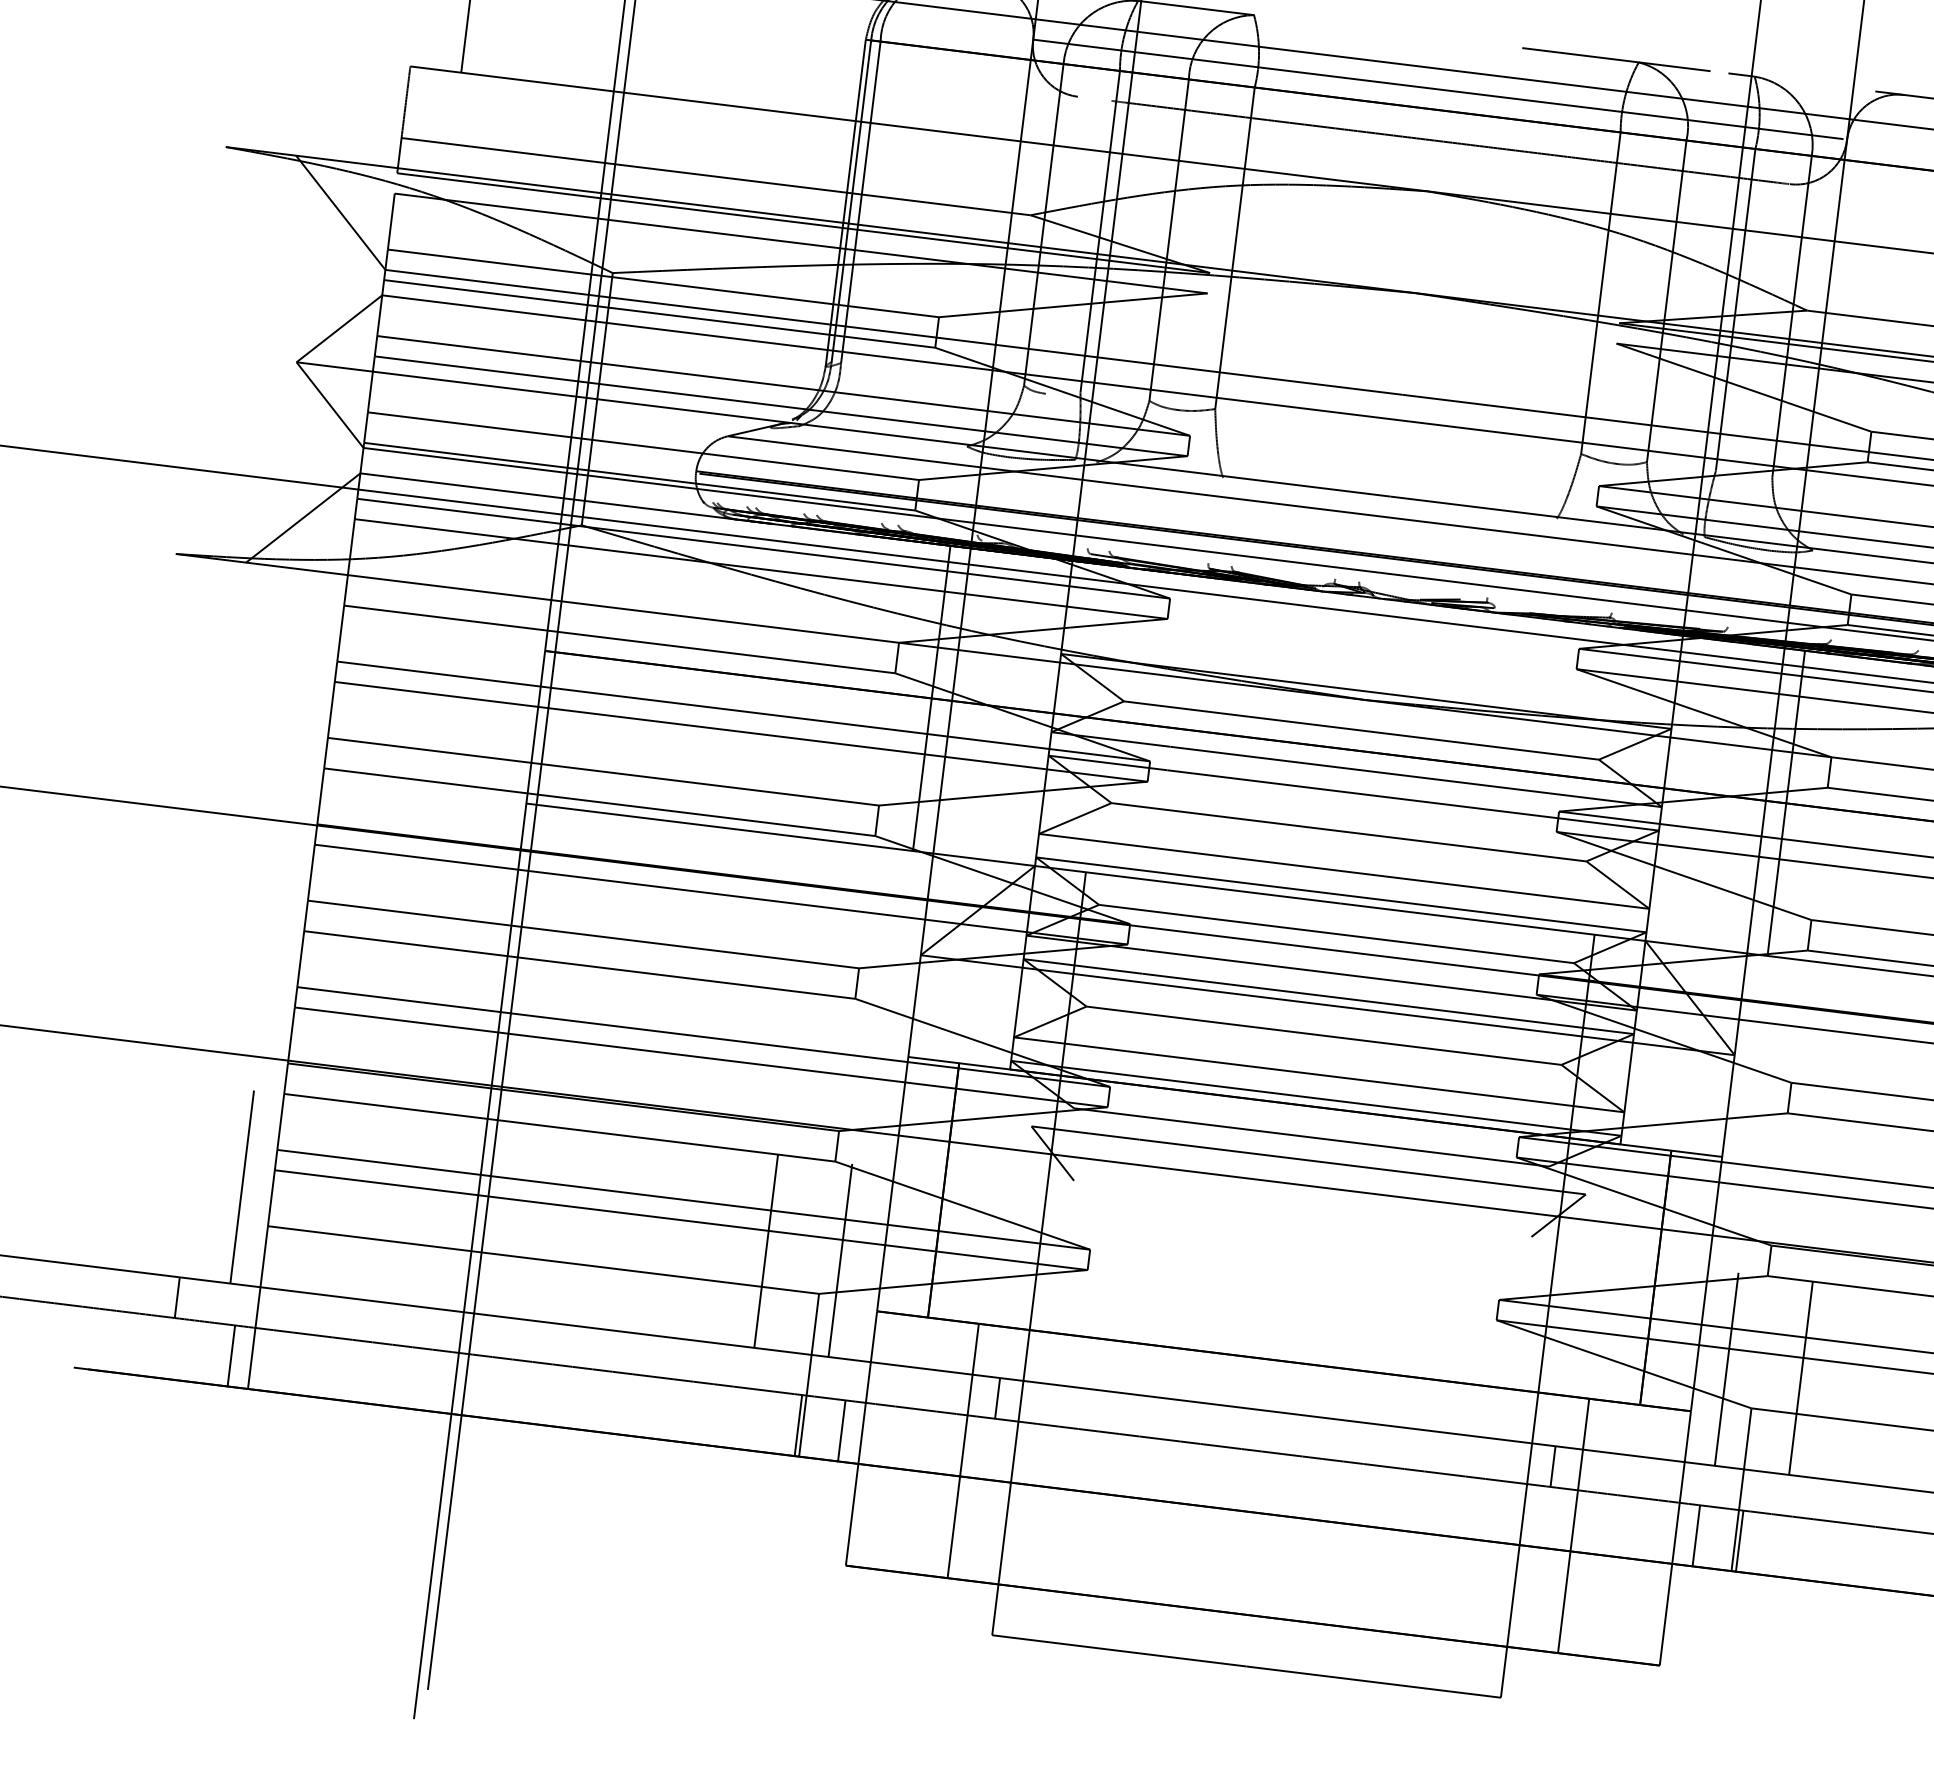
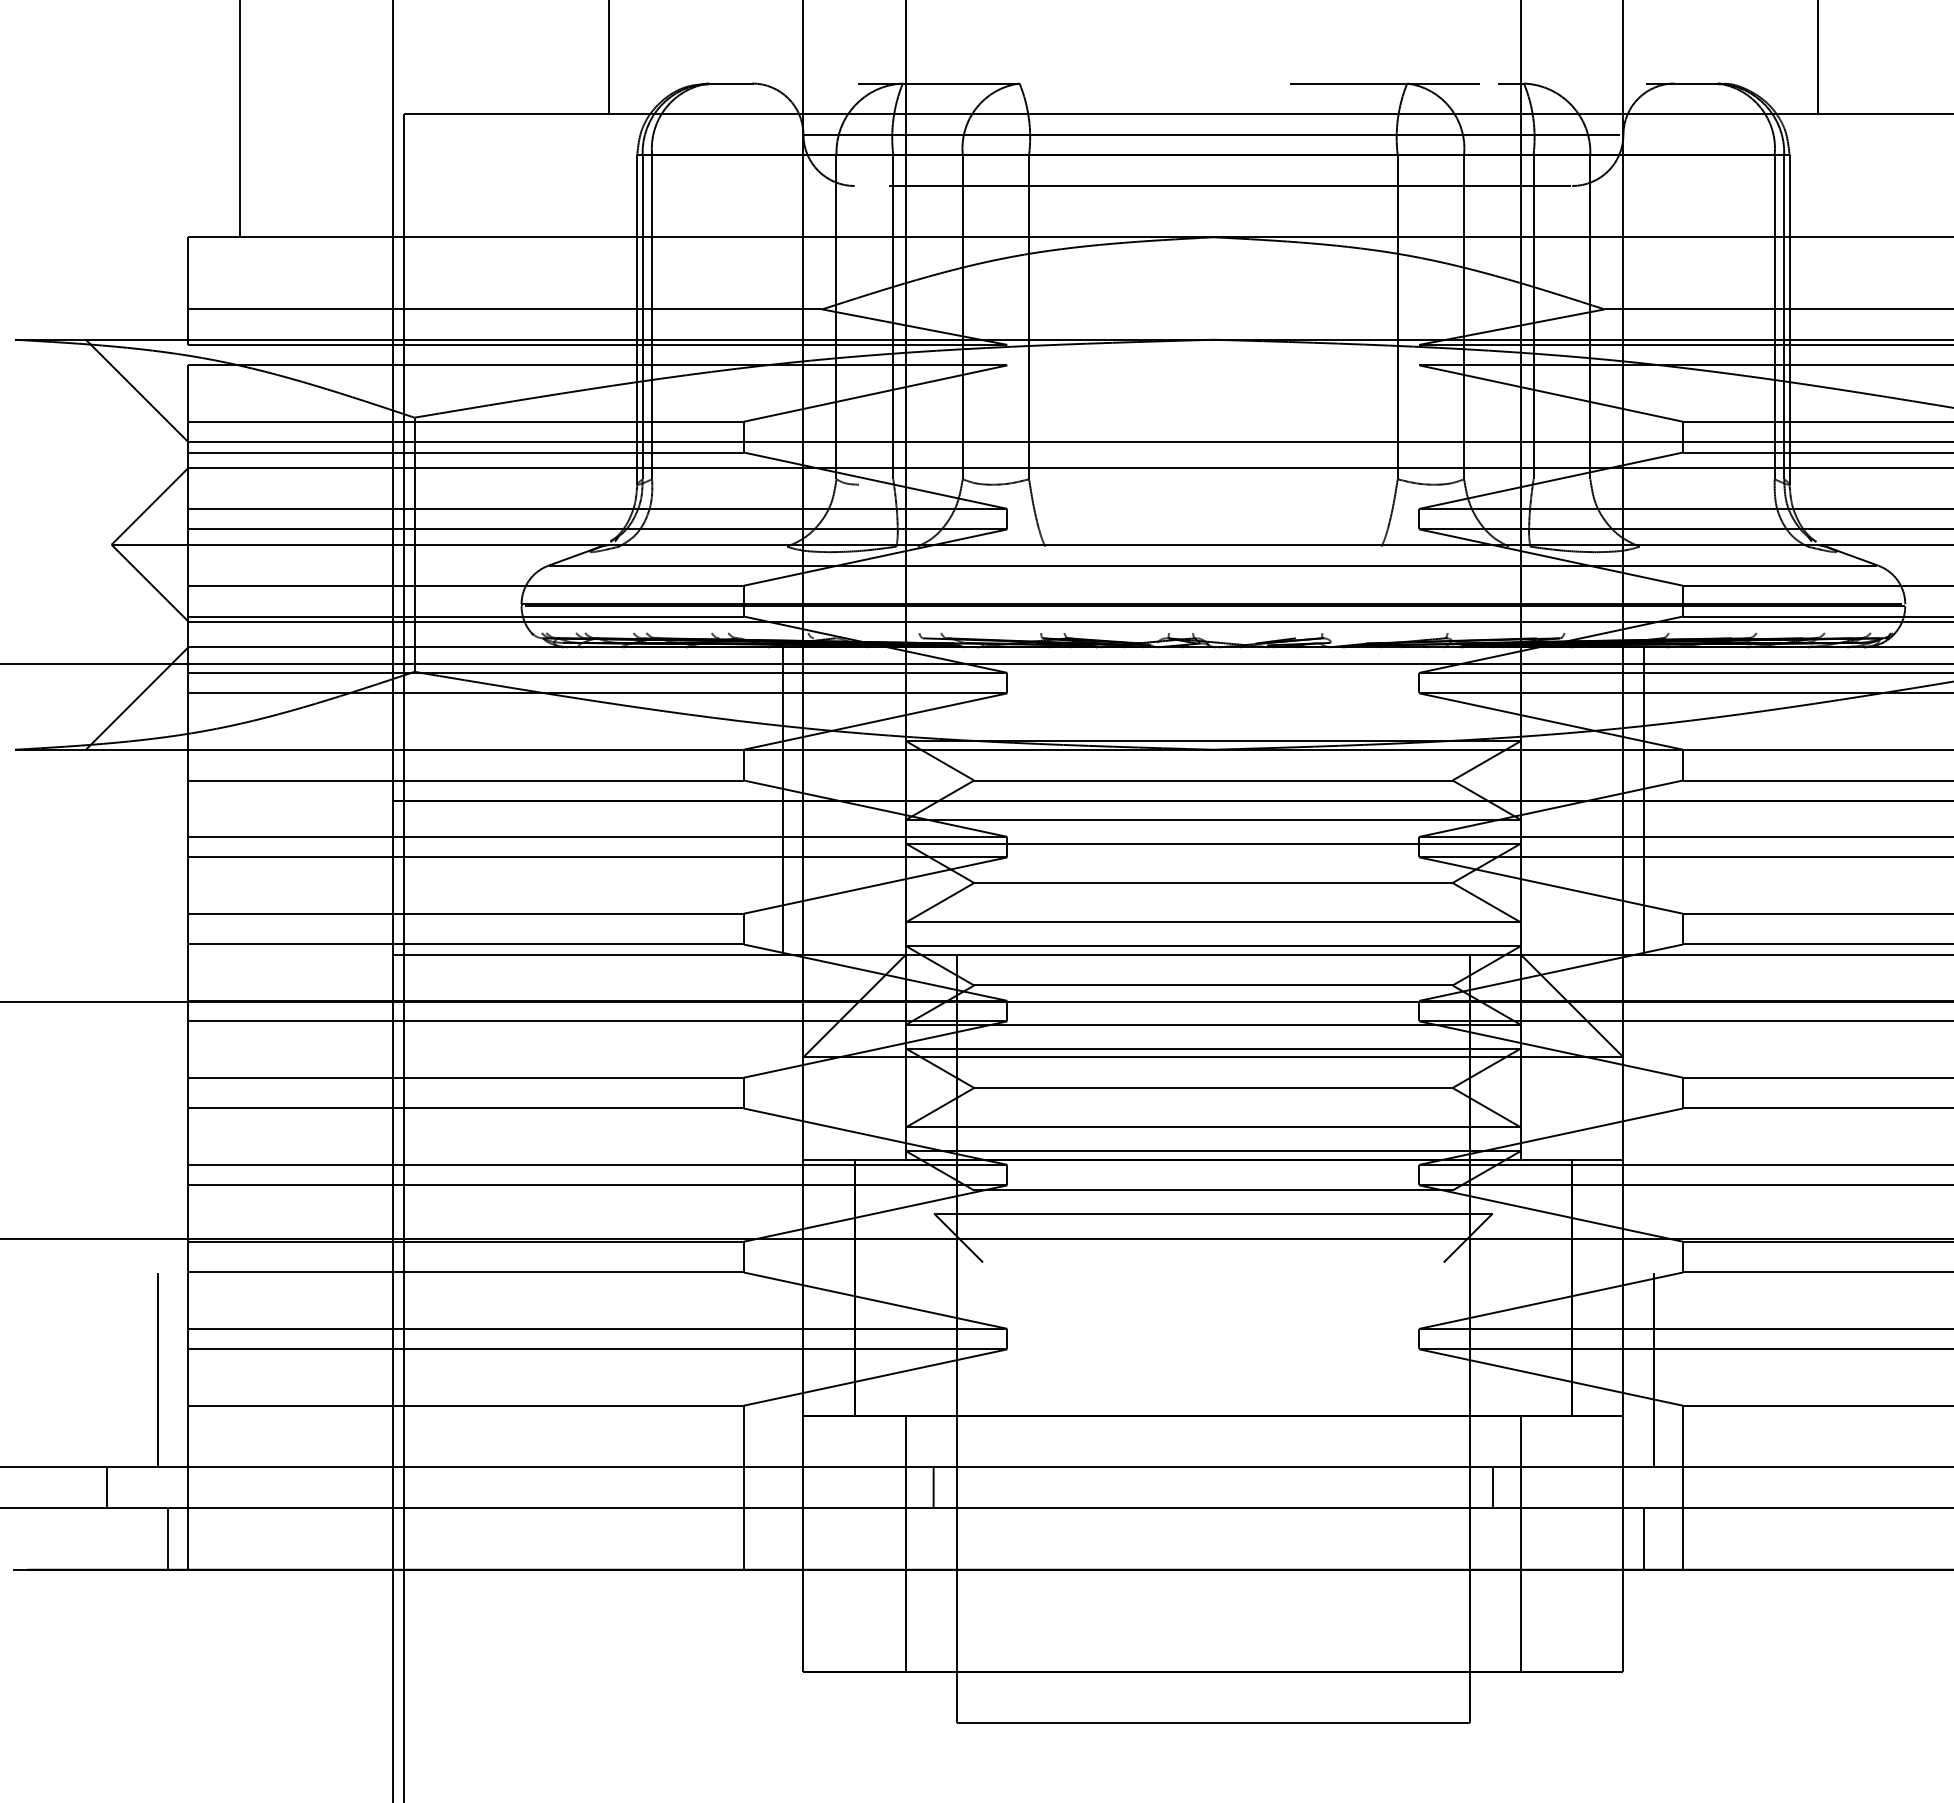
line: (766, 1250) -> (686, 1369), removed
line: (840, 1259) -> (760, 1369), removed
line: (1800, 1377) -> (1728, 1369), removed
line: (798, 1425) -> (739, 1538), removed
line: (841, 1430) -> (782, 1538), removed
line: (1739, 1540) -> (1687, 1538), removed

